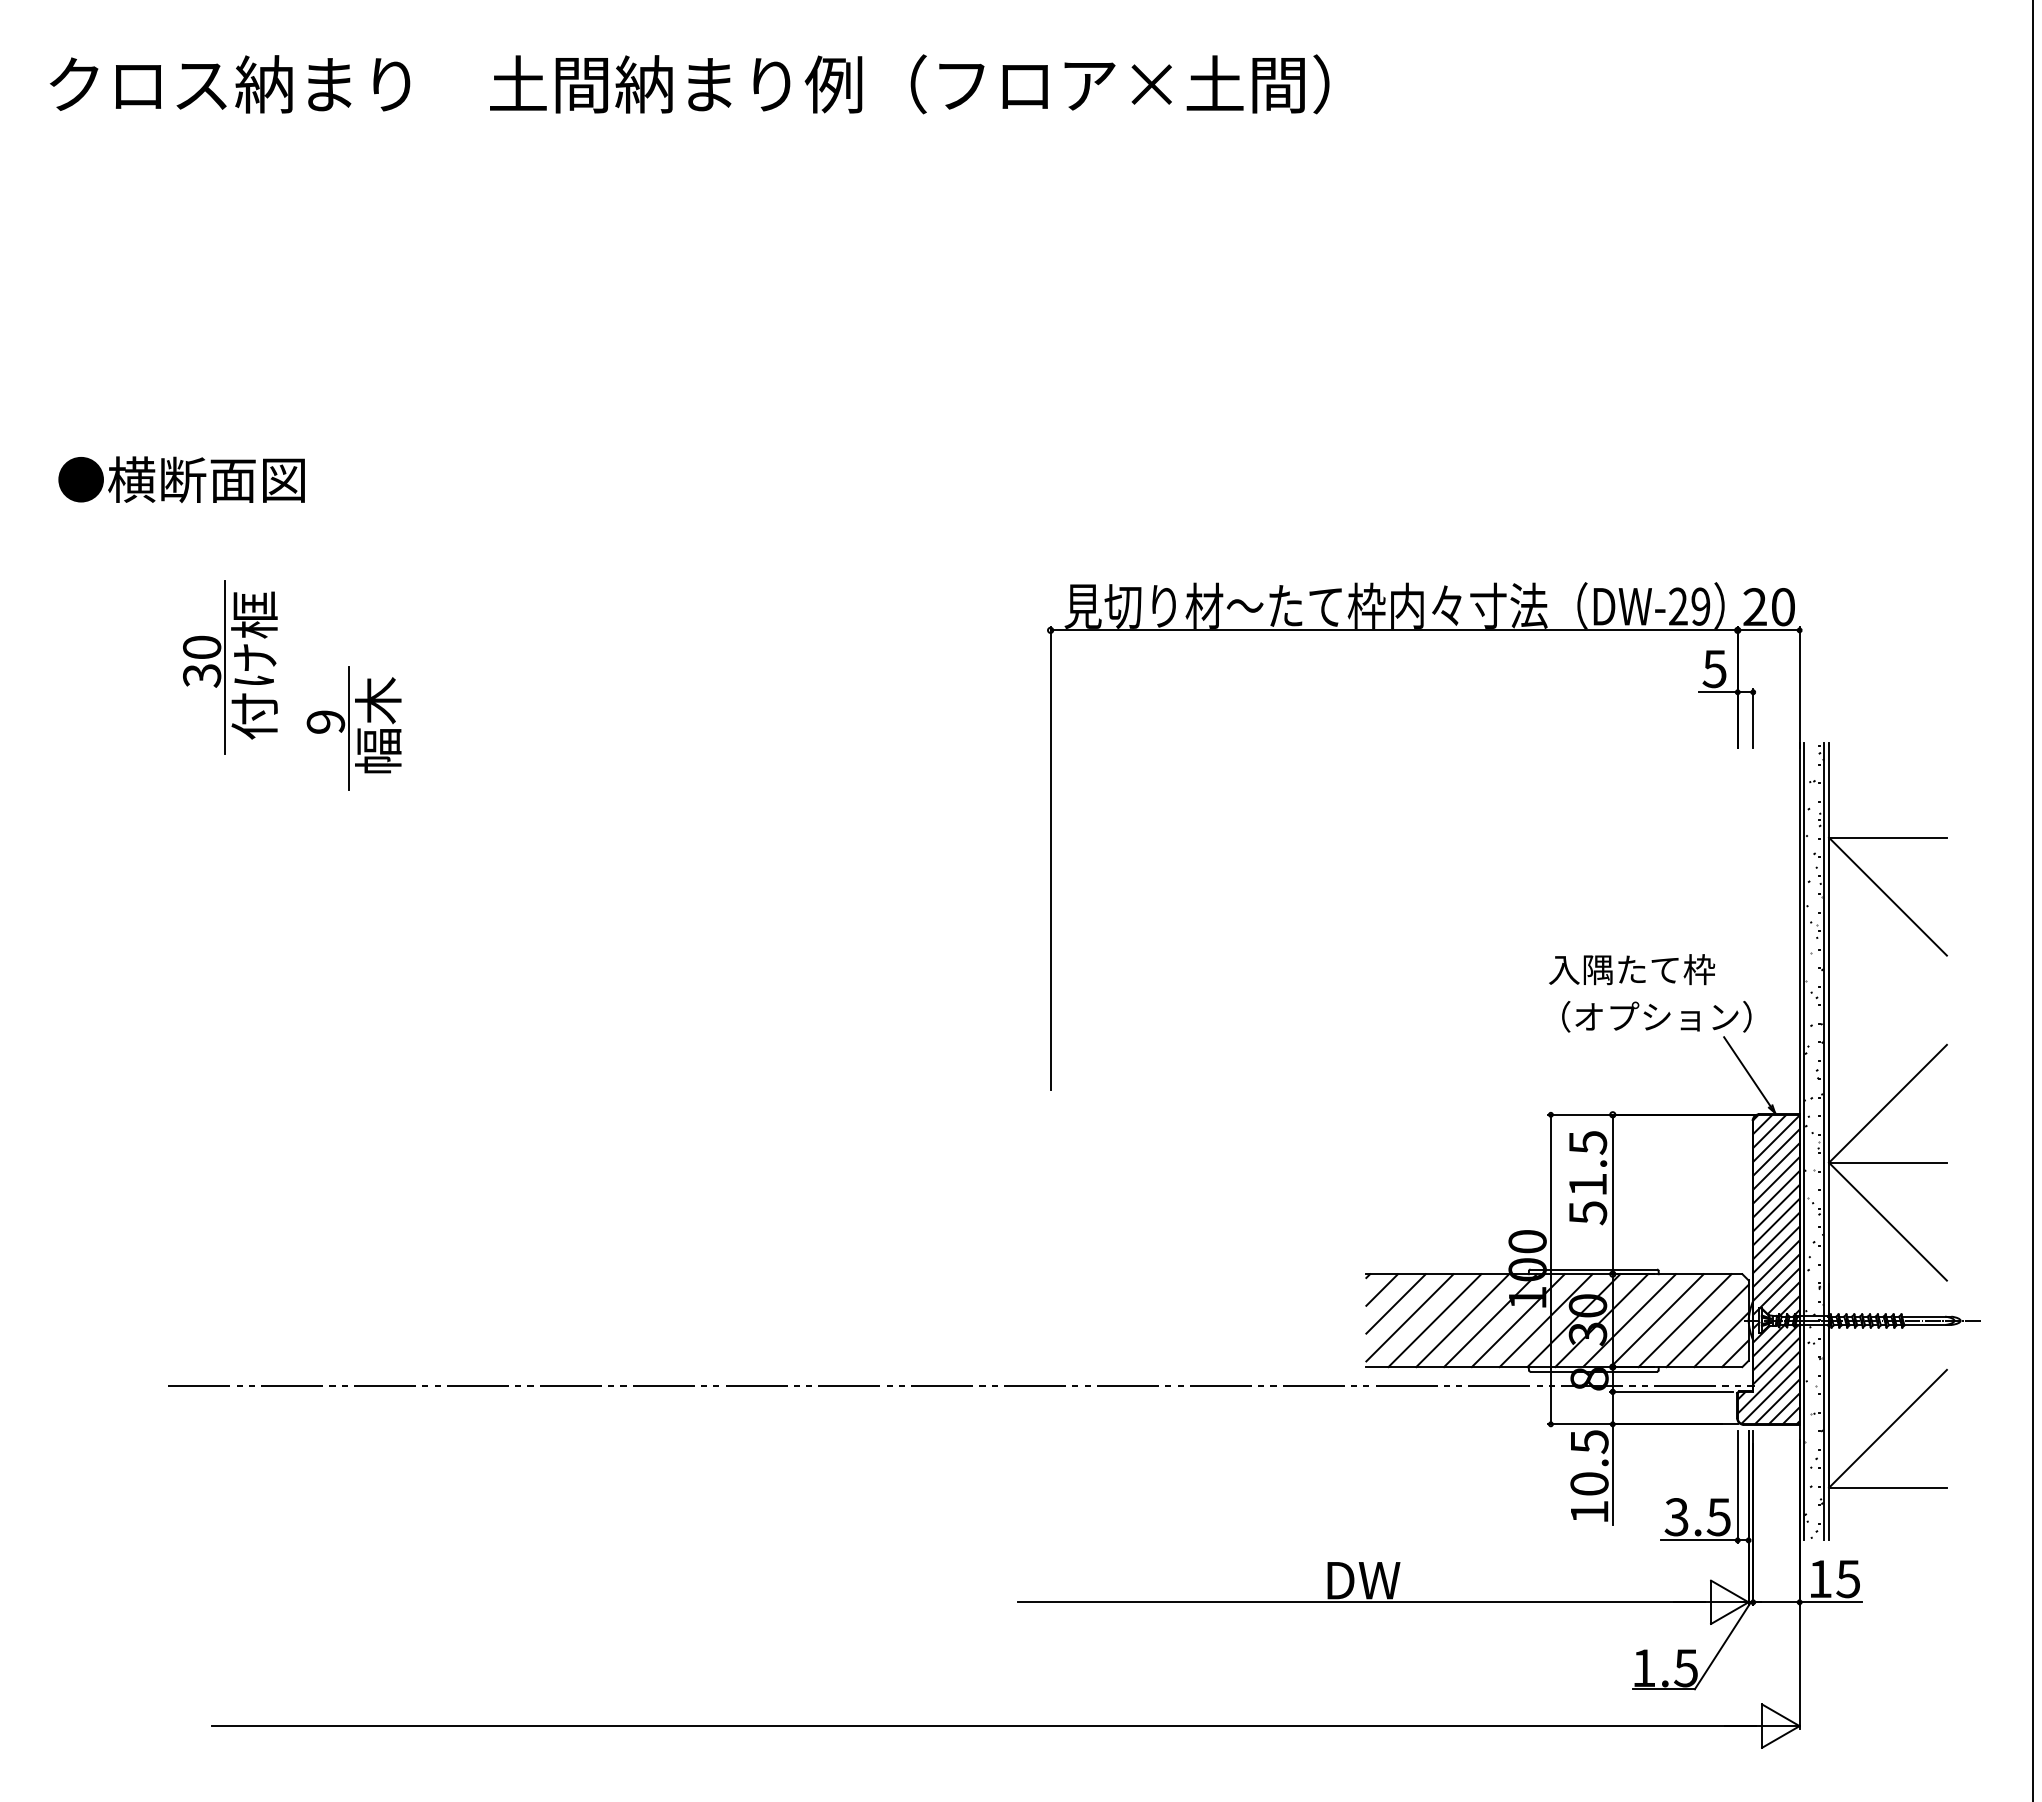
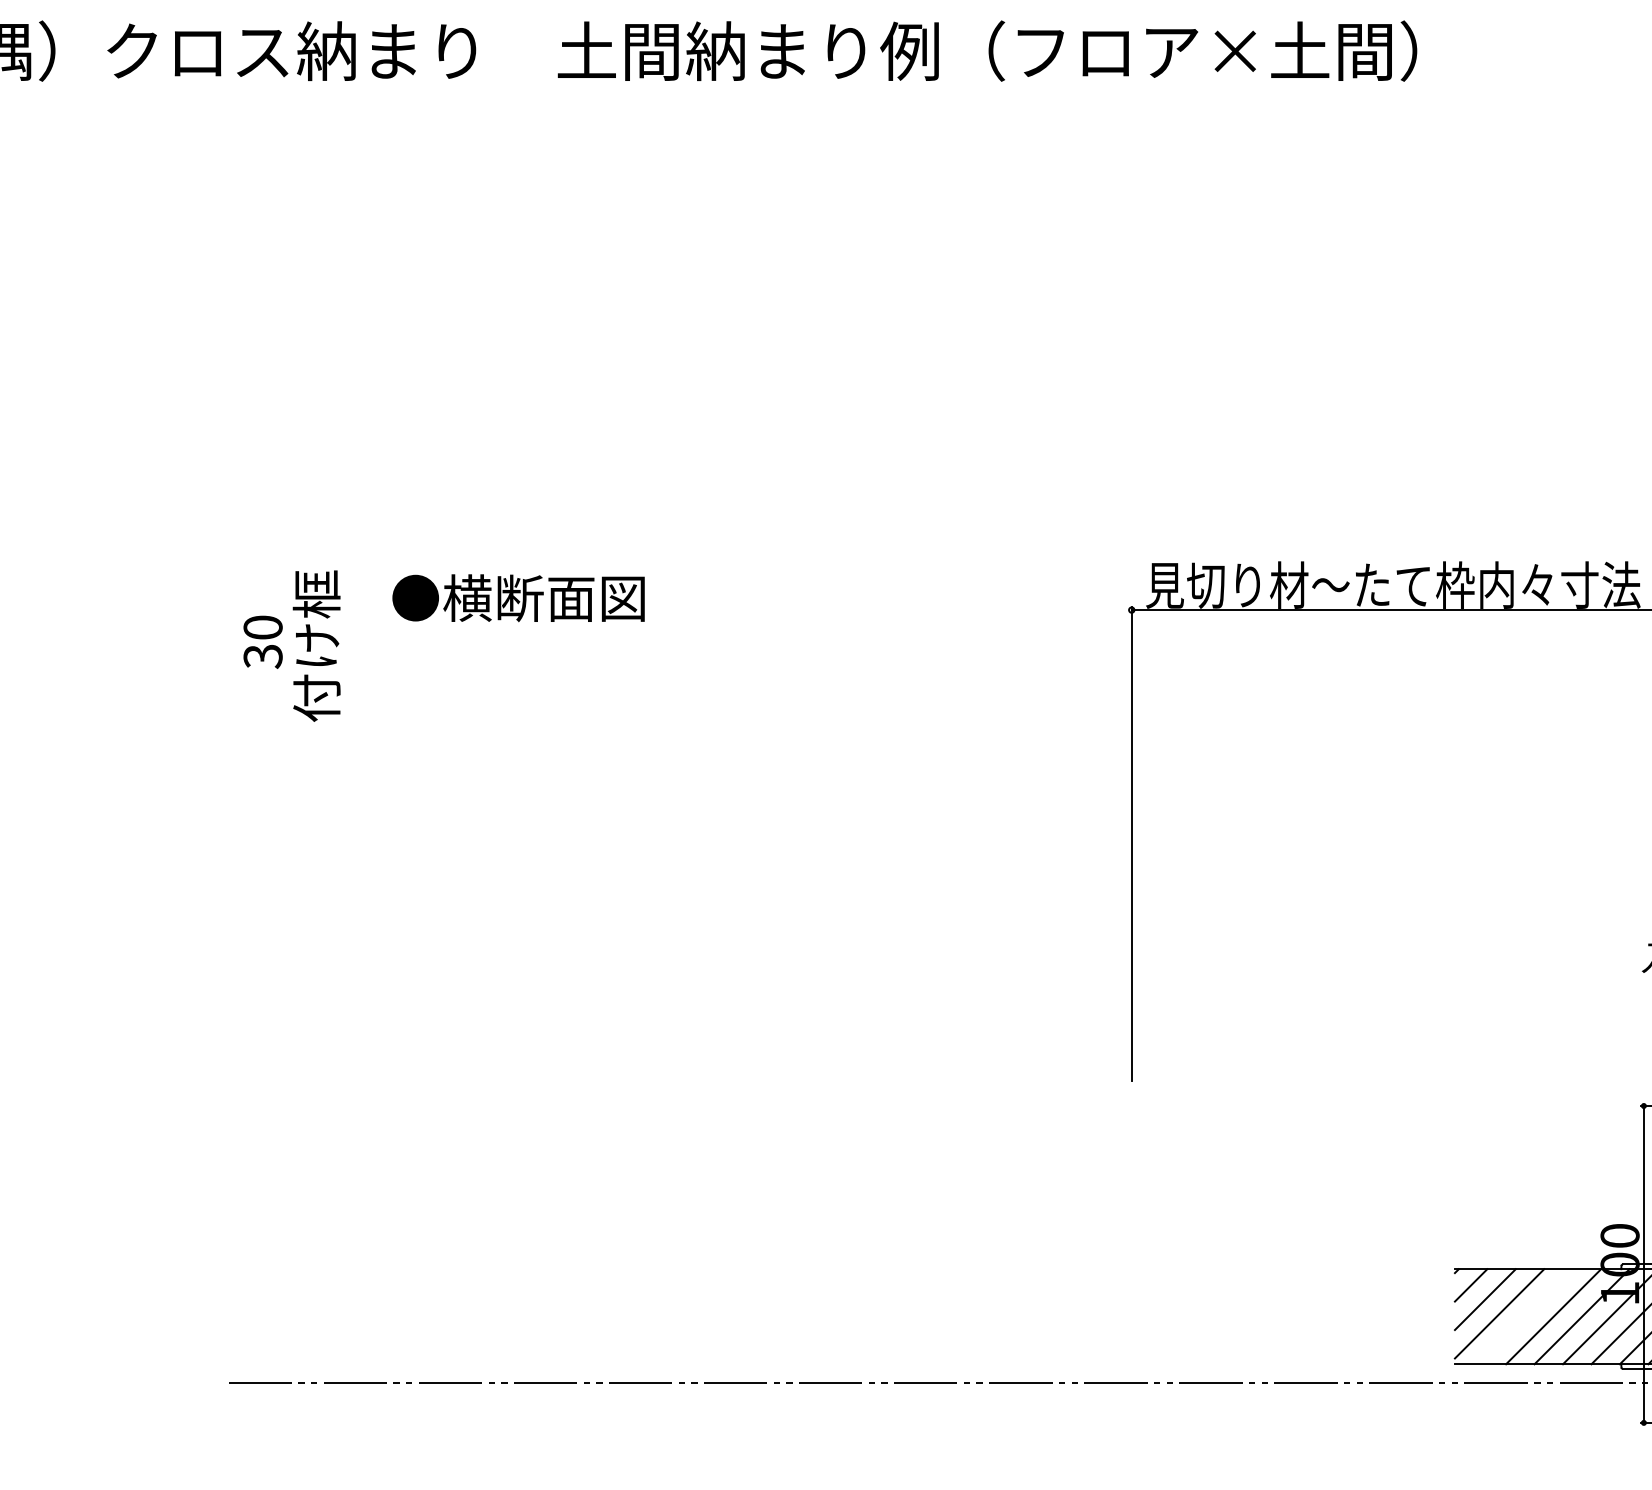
text: (181, 479) -> (518, 597), moved
line: (225, 667) -> (287, 648), removed
part: (353, 728) -> (418, 710), removed
line: (1434, 1320) -> (1524, 1316), removed

